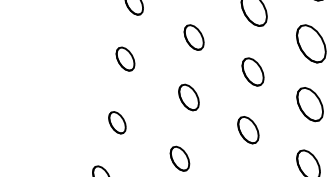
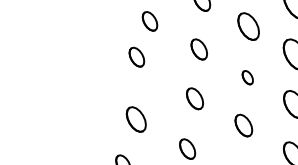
part: (125, 58) -> (136, 56), moved
part: (252, 71) -> (247, 77), size x0.6
part: (116, 122) -> (135, 119), size x1.4

